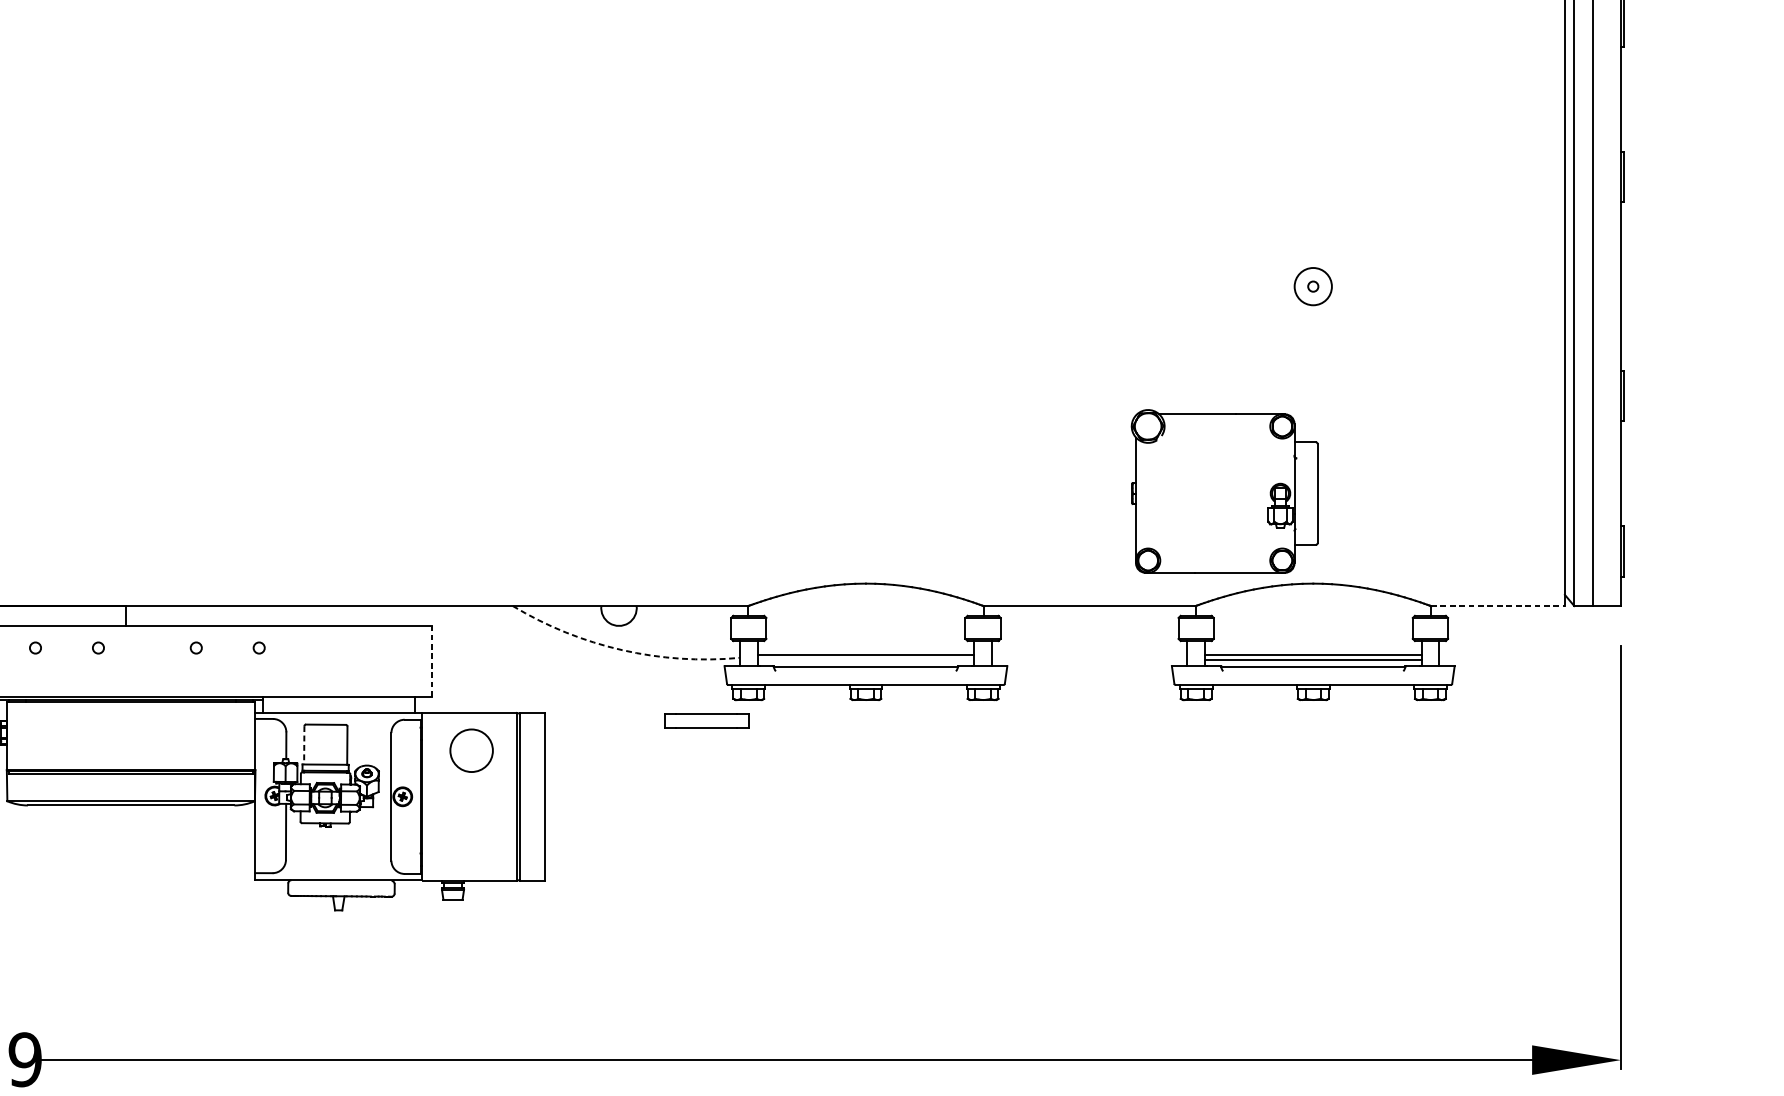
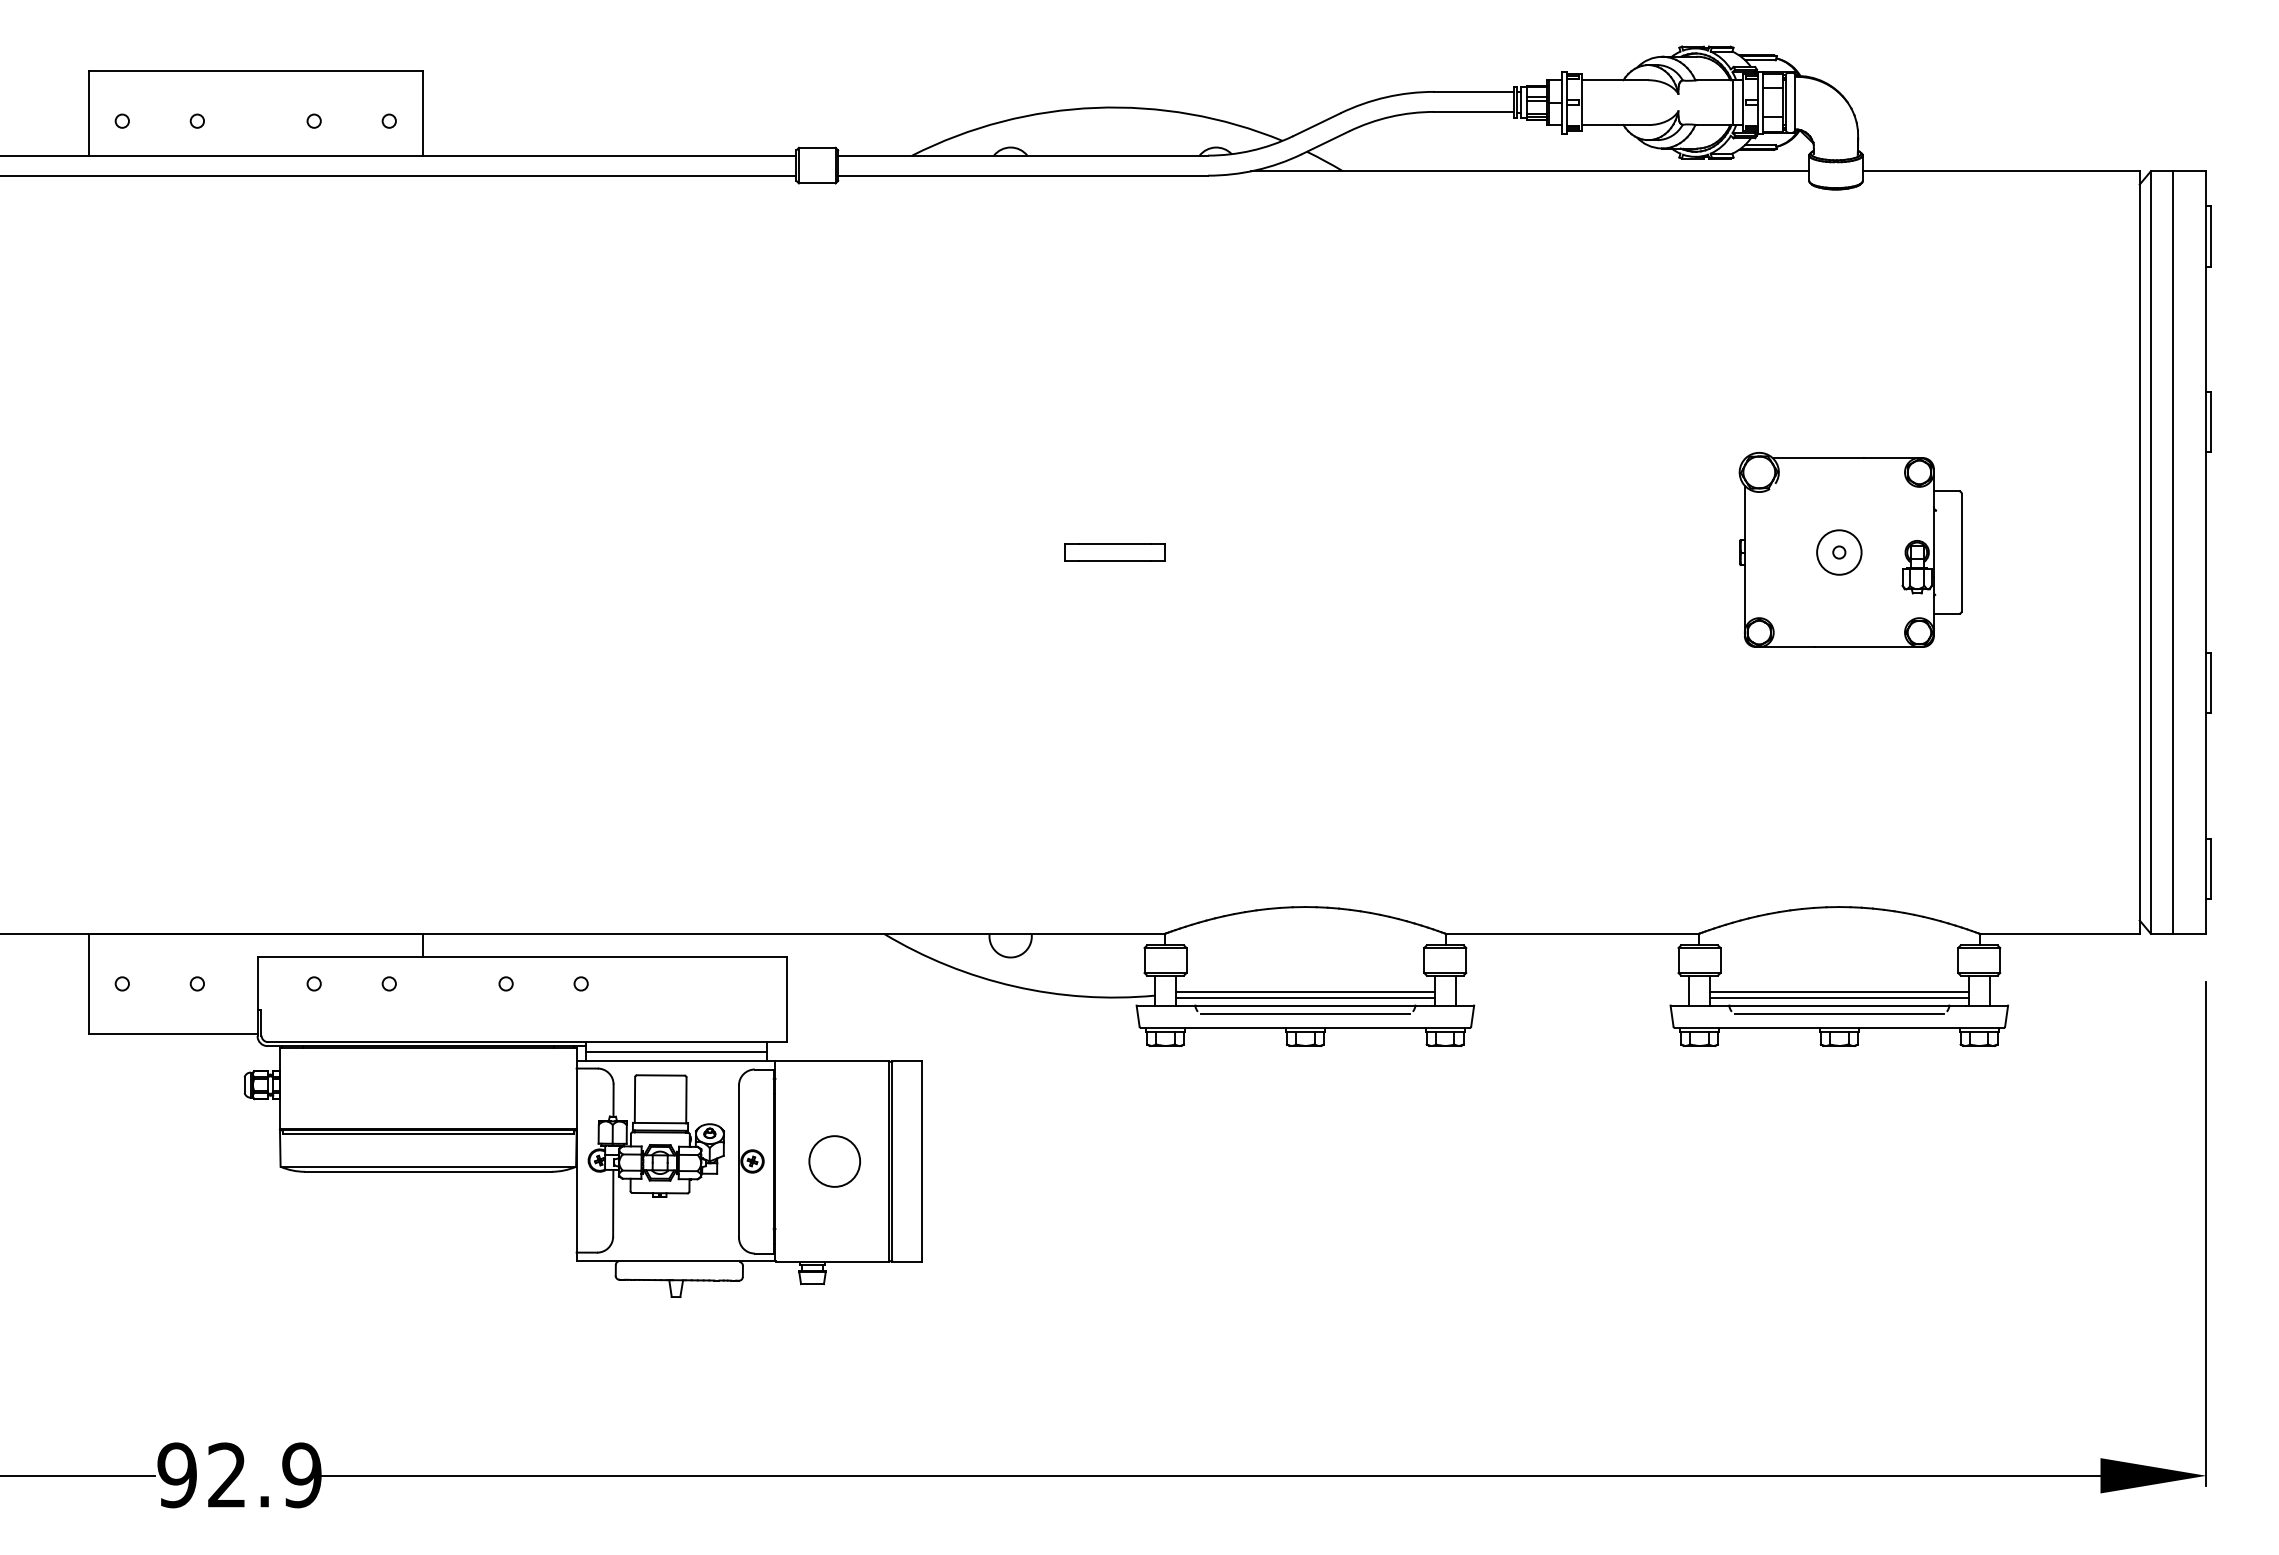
part: (1224, 491) -> (1850, 549), moved
line: (1497, 605) -> (2059, 933), dashed -> solid
arc: (622, 650) -> (1014, 986), dashed -> solid
line: (866, 660) -> (1305, 998), added
line: (431, 661) -> (786, 999), dashed -> solid
line: (865, 672) -> (1304, 1013), added
line: (1312, 672) -> (1838, 1013), added
line: (338, 705) -> (675, 1052), added
part: (706, 720) -> (1114, 552), moved
line: (303, 745) -> (634, 1100), dashed -> solid
circle: (471, 750) -> (834, 1161), moved

